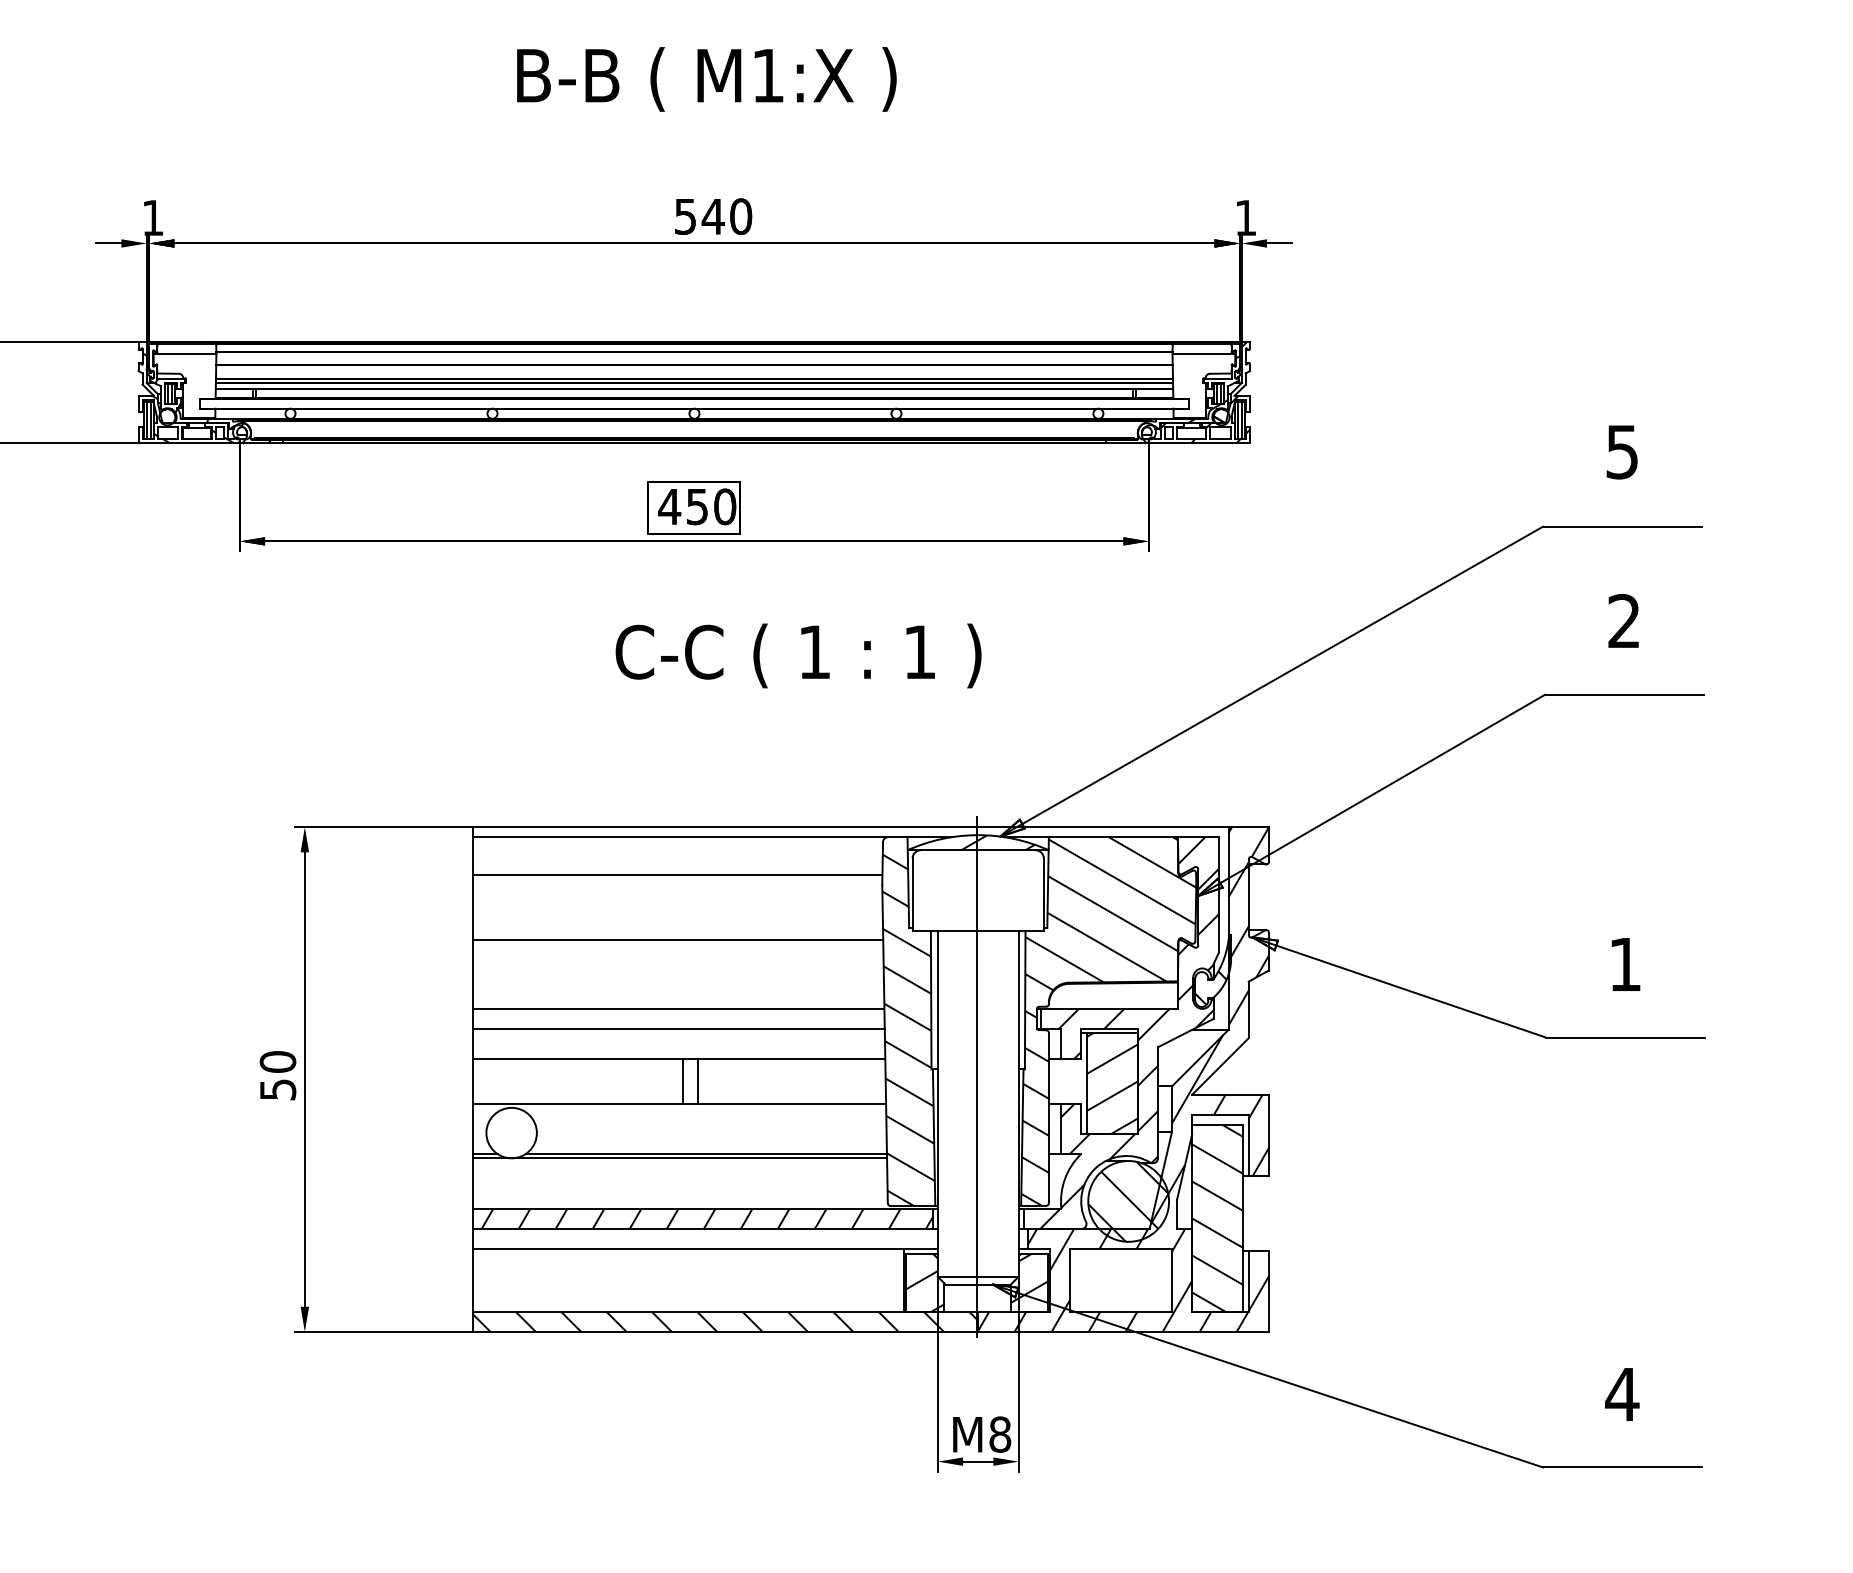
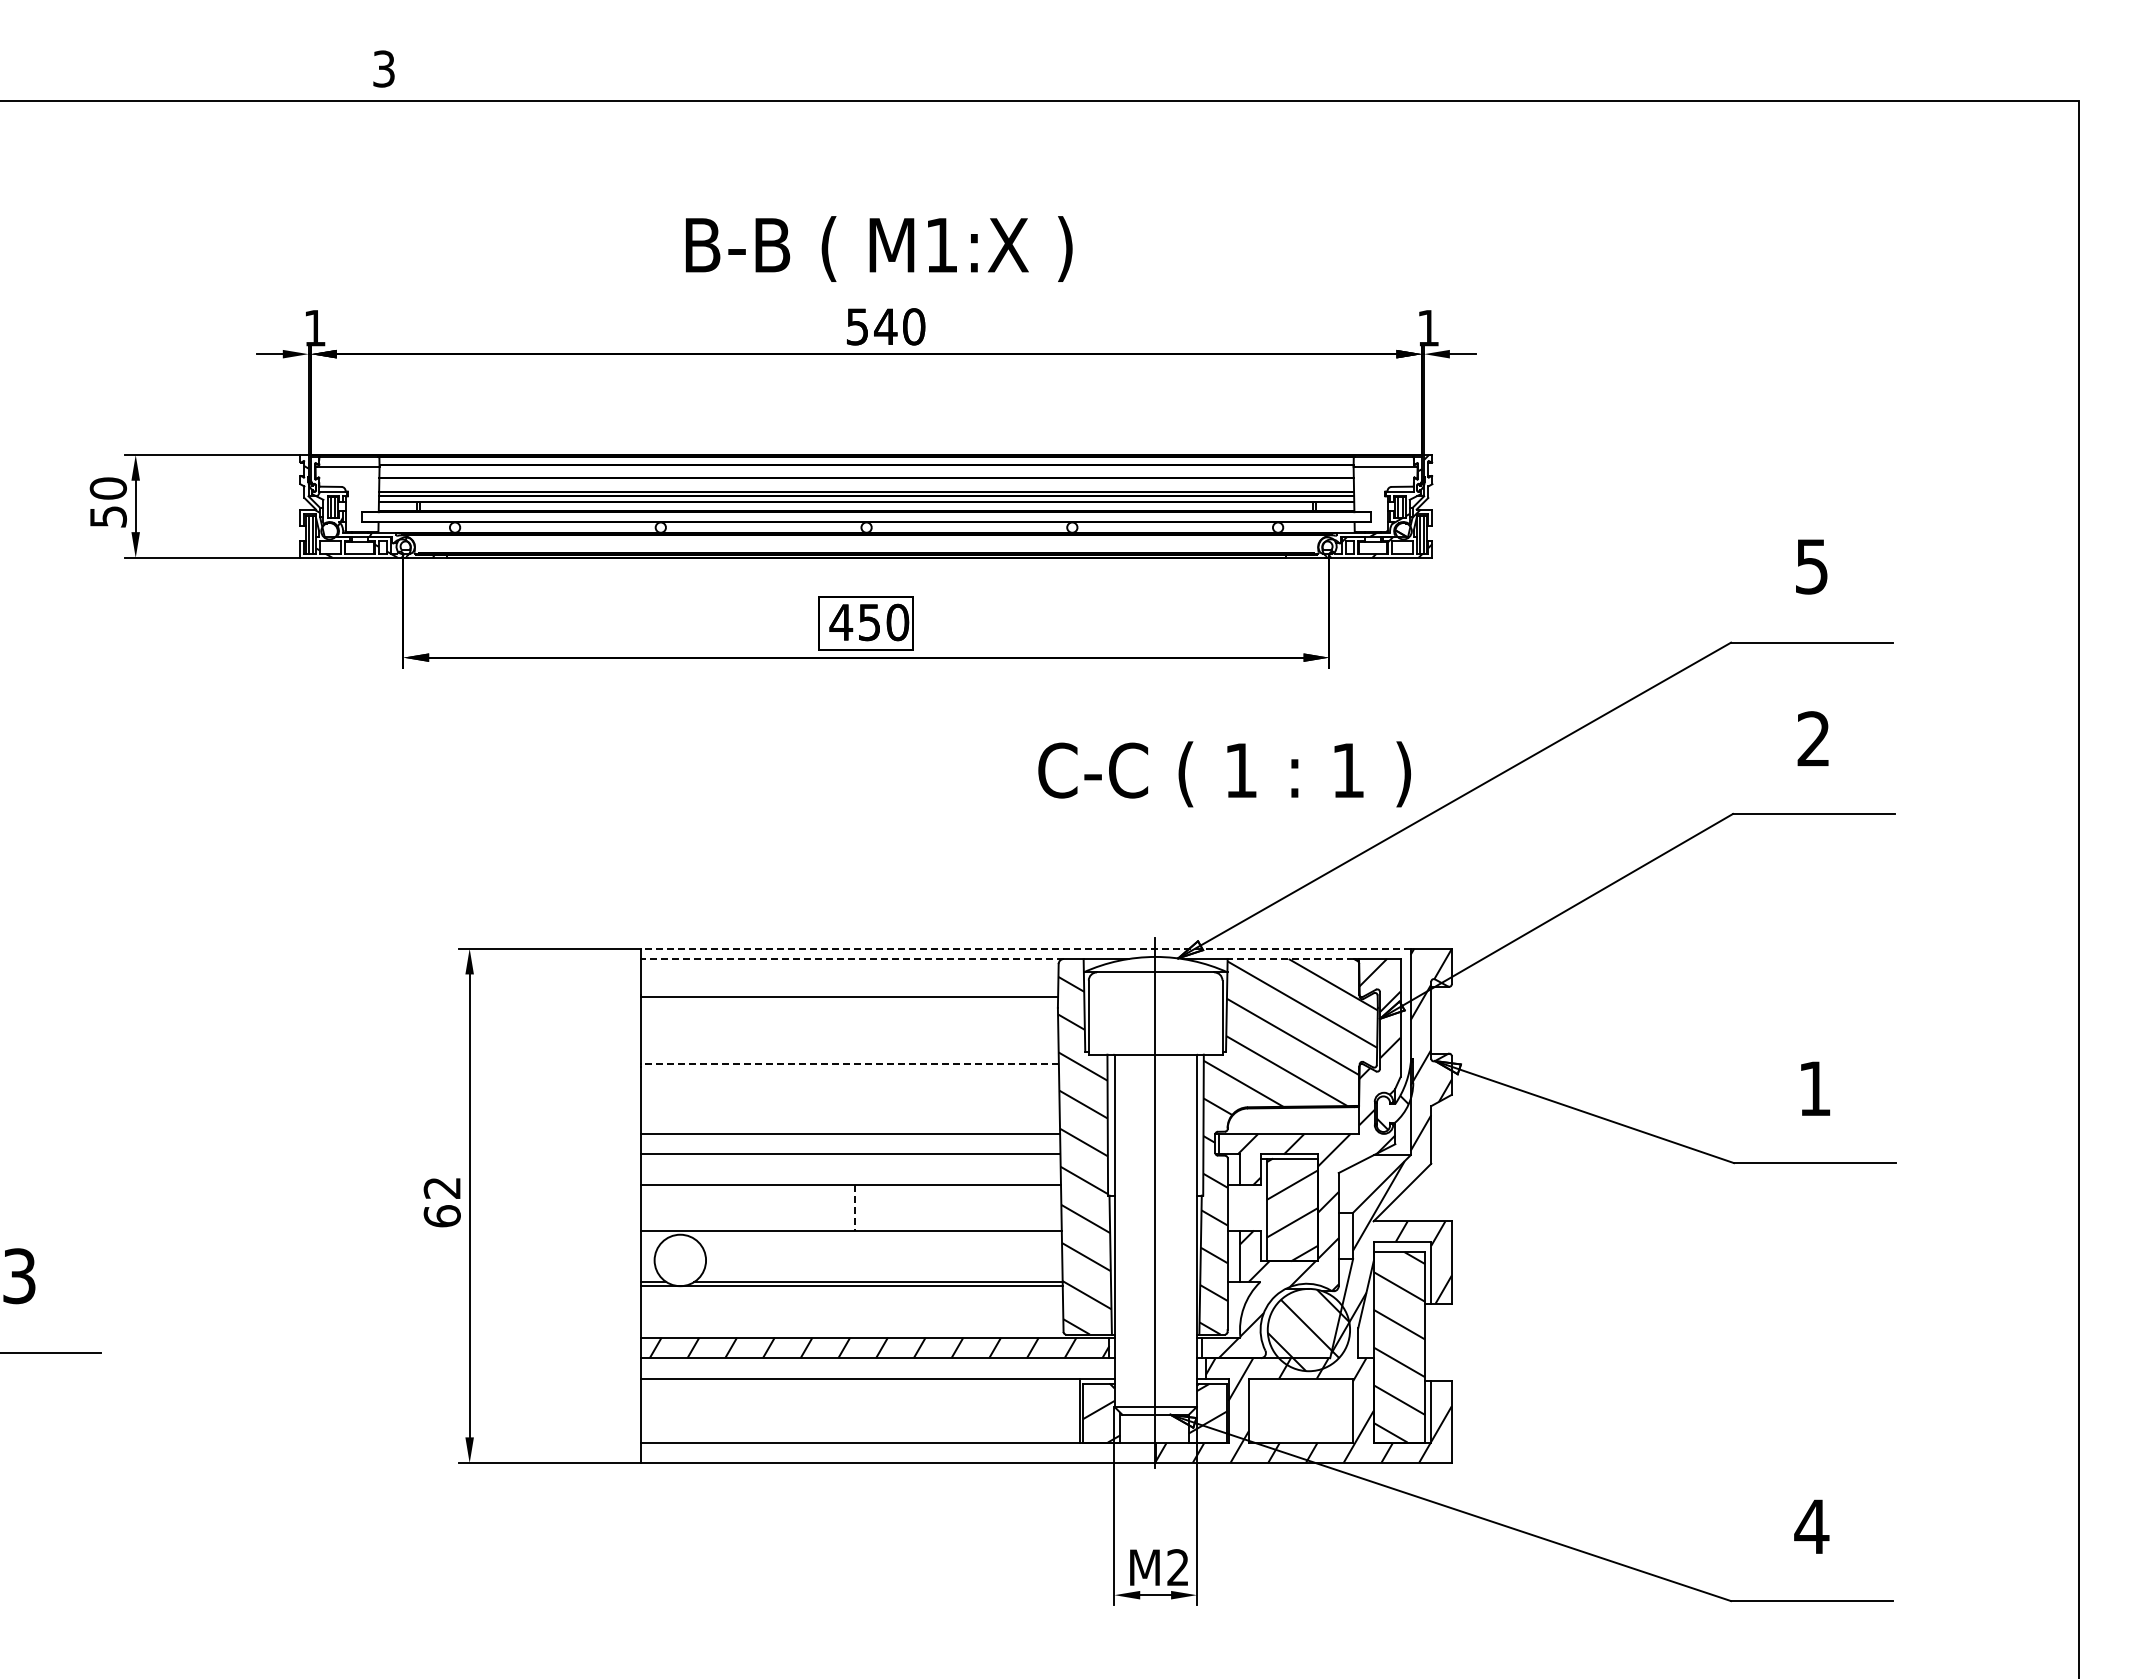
text: (707, 78) -> (879, 248), moved
text: (798, 656) -> (1224, 774), moved
line: (850, 826) -> (1025, 948), solid -> dashed
line: (680, 837) -> (852, 959), solid -> dashed
line: (1110, 837) -> (1290, 959), solid -> dashed
hatch: (997, 842) -> (1175, 964), removed
line: (678, 939) -> (850, 1063), solid -> dashed
text: (277, 1075) -> (441, 1201), 50 -> 62
line: (683, 1081) -> (855, 1207), solid -> dashed
line: (698, 1081) -> (870, 1207), removed
hatch: (725, 1321) -> (898, 1452), removed
text: (1000, 1434) -> (1178, 1567), 8 -> 2

